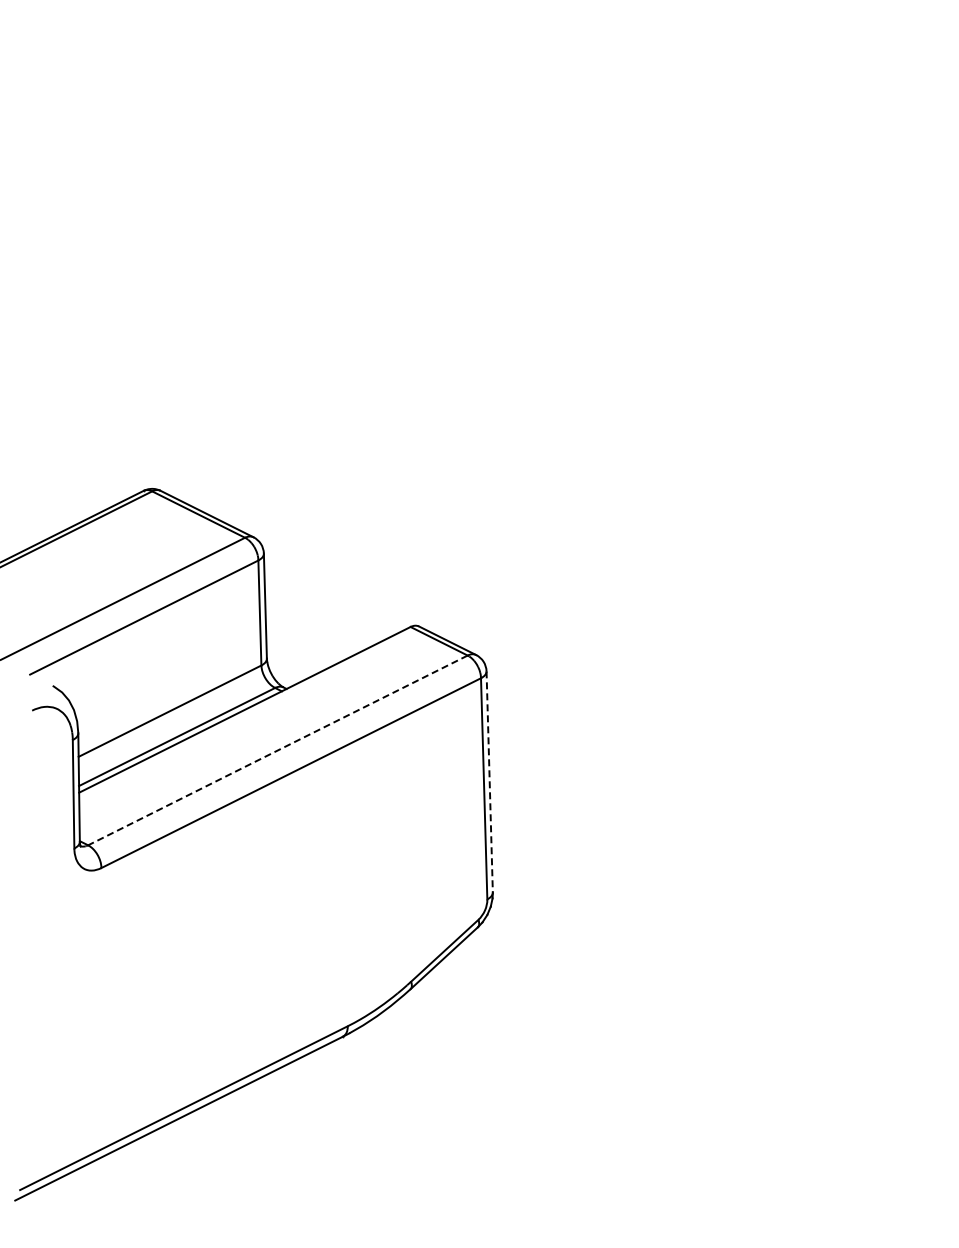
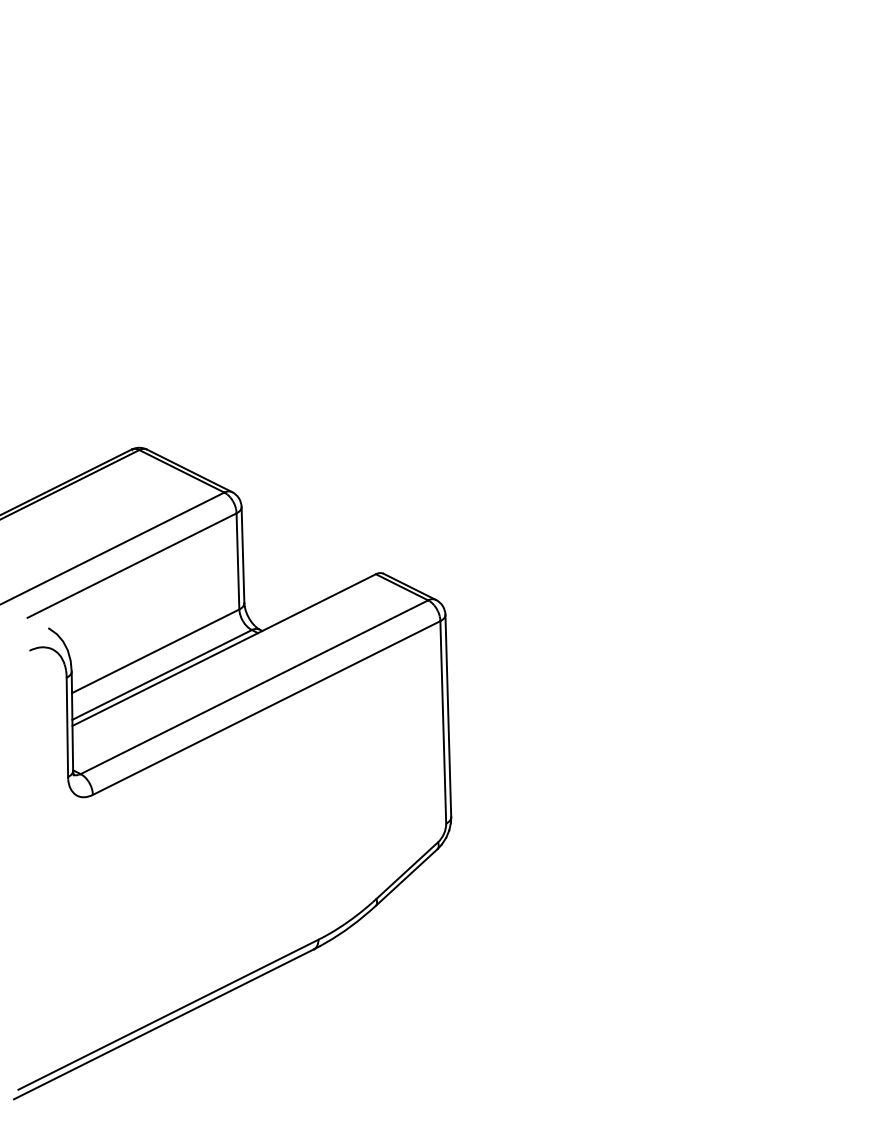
line: (277, 750) -> (254, 687), dashed -> solid
line: (489, 781) -> (448, 715), dashed -> solid

